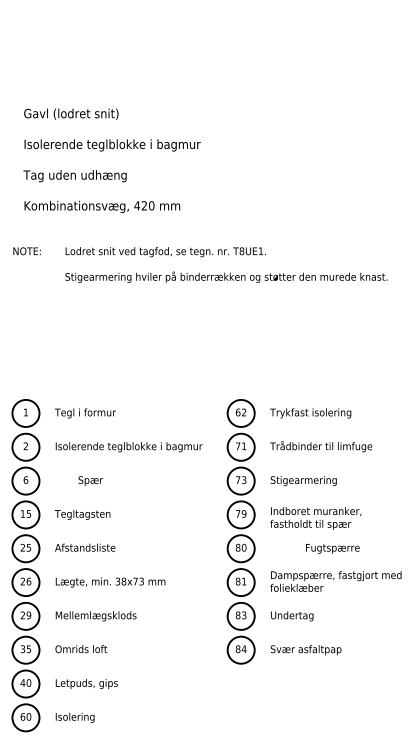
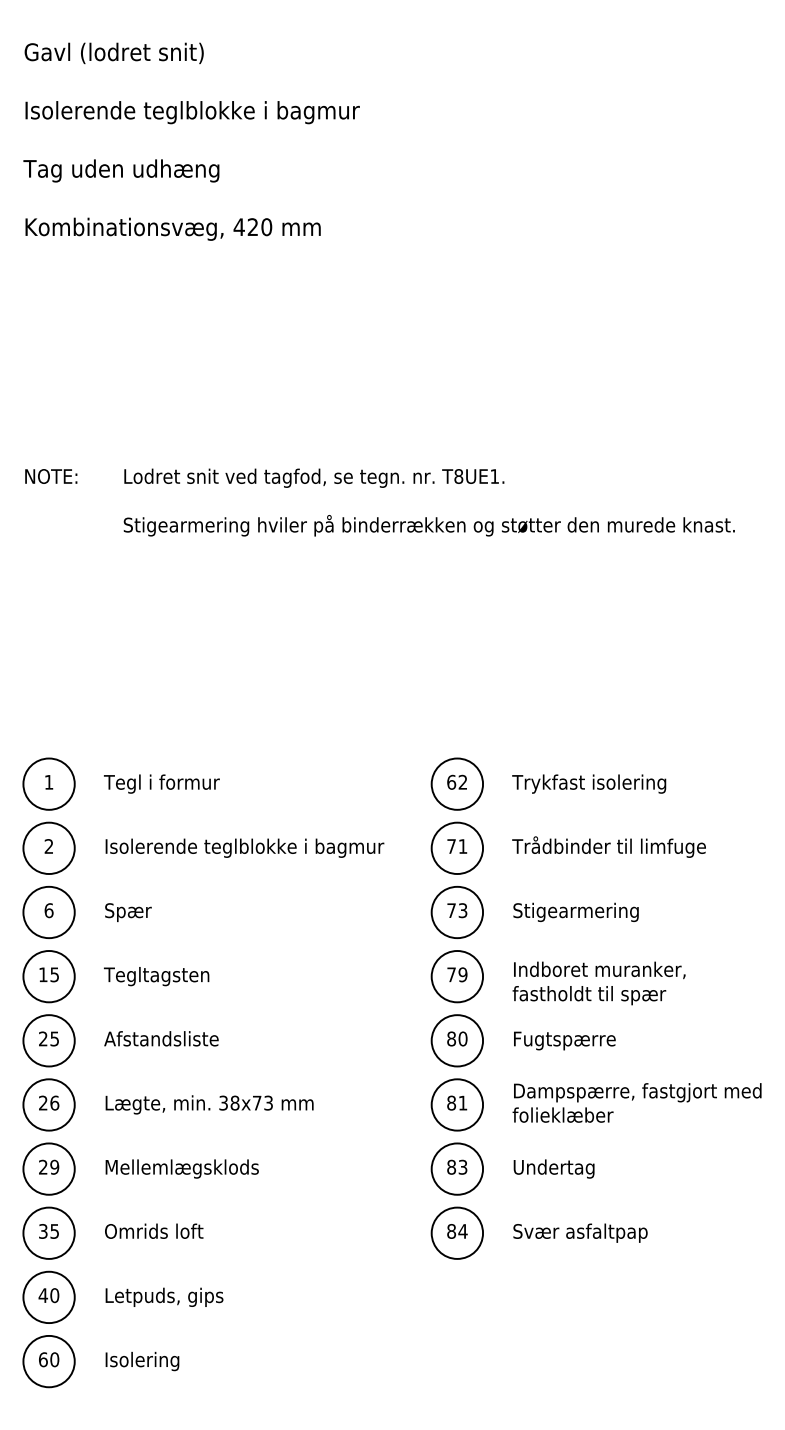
text: (111, 160) -> (190, 141), moved
text: (90, 480) -> (127, 911), moved
text: (332, 548) -> (564, 1040), moved

